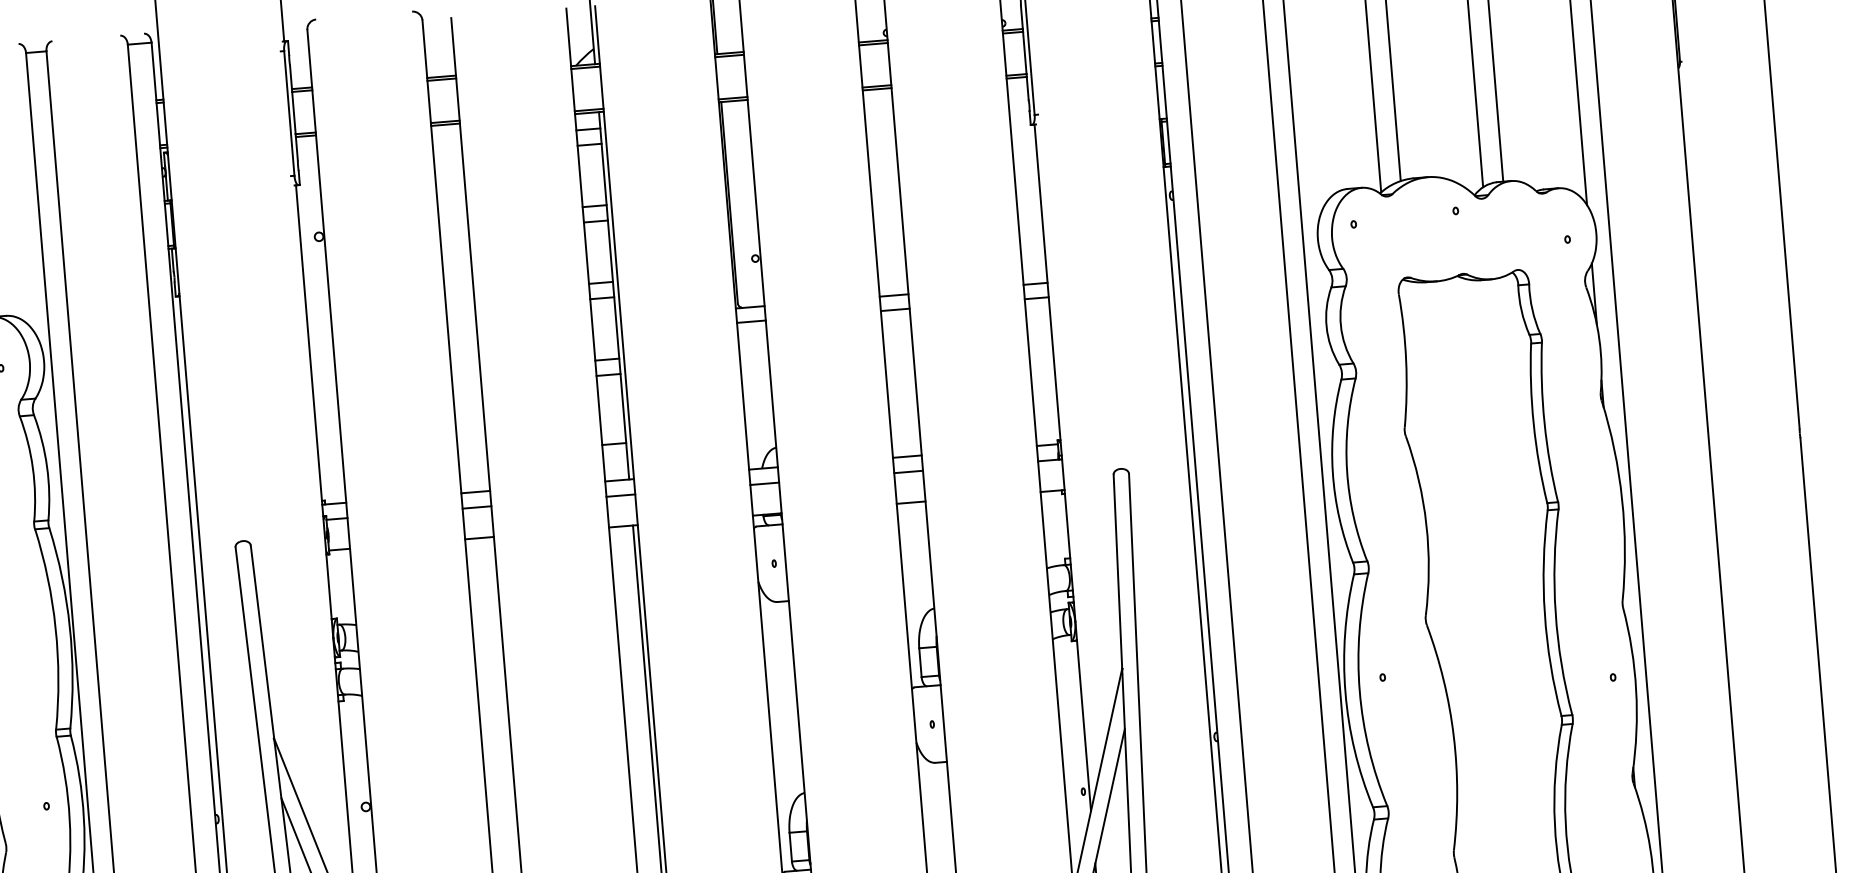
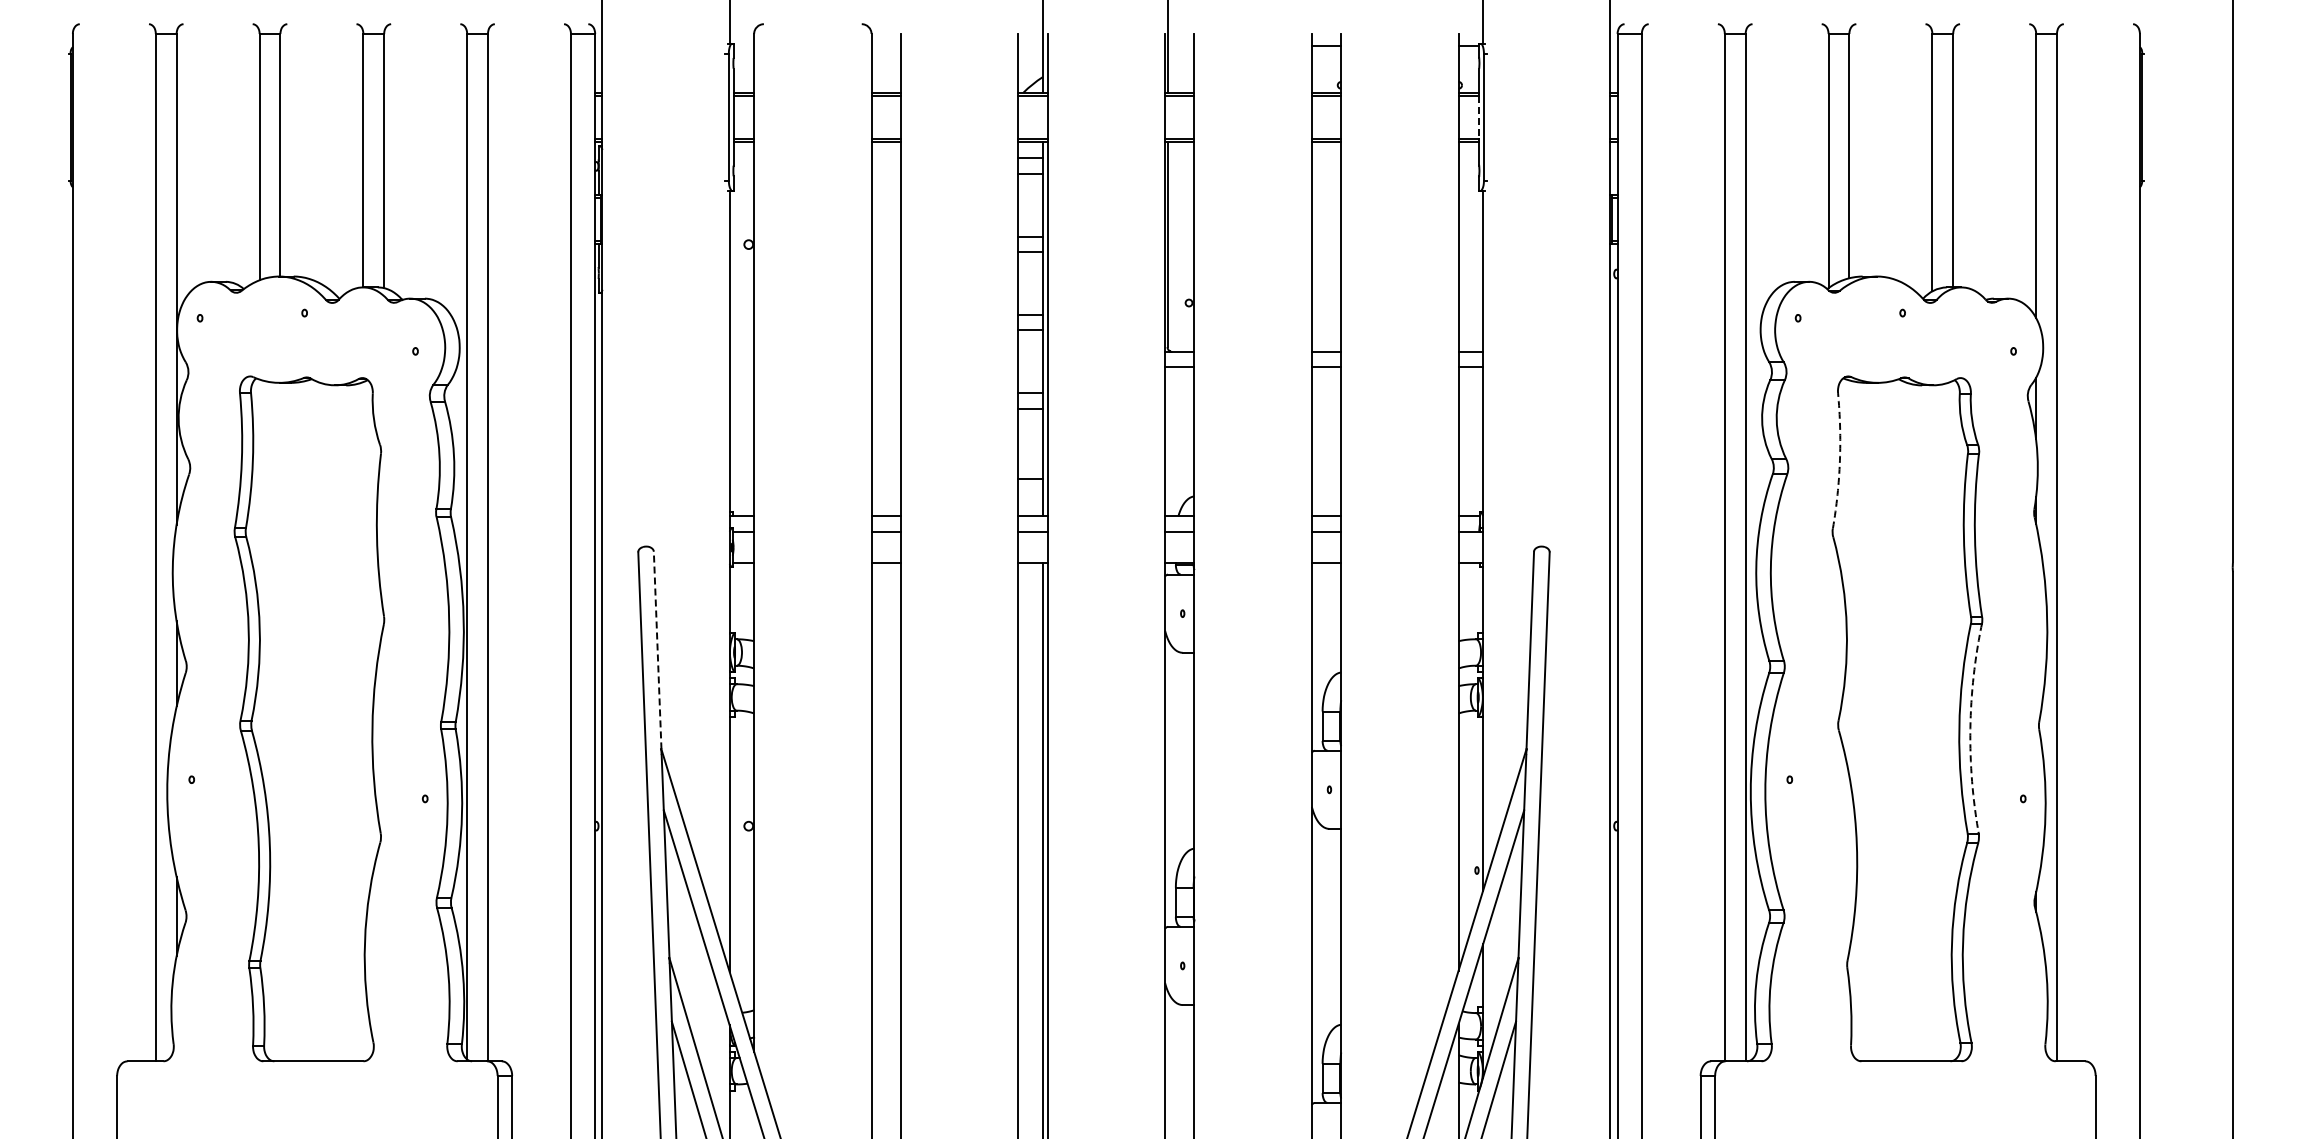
line: (1025, 53) -> (1479, 117), solid -> dashed
arc: (1405, 360) -> (1839, 460), solid -> dashed
arc: (1555, 612) -> (1970, 728), solid -> dashed
line: (262, 642) -> (657, 650), solid -> dashed

